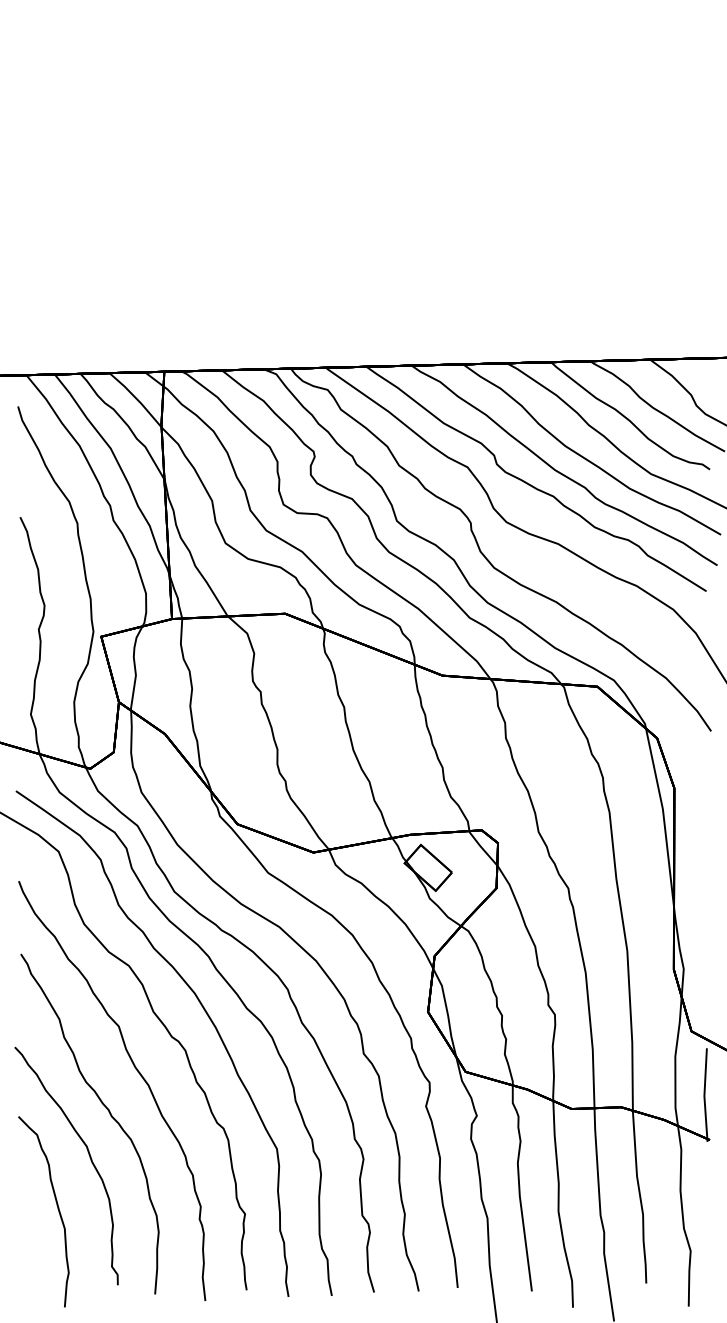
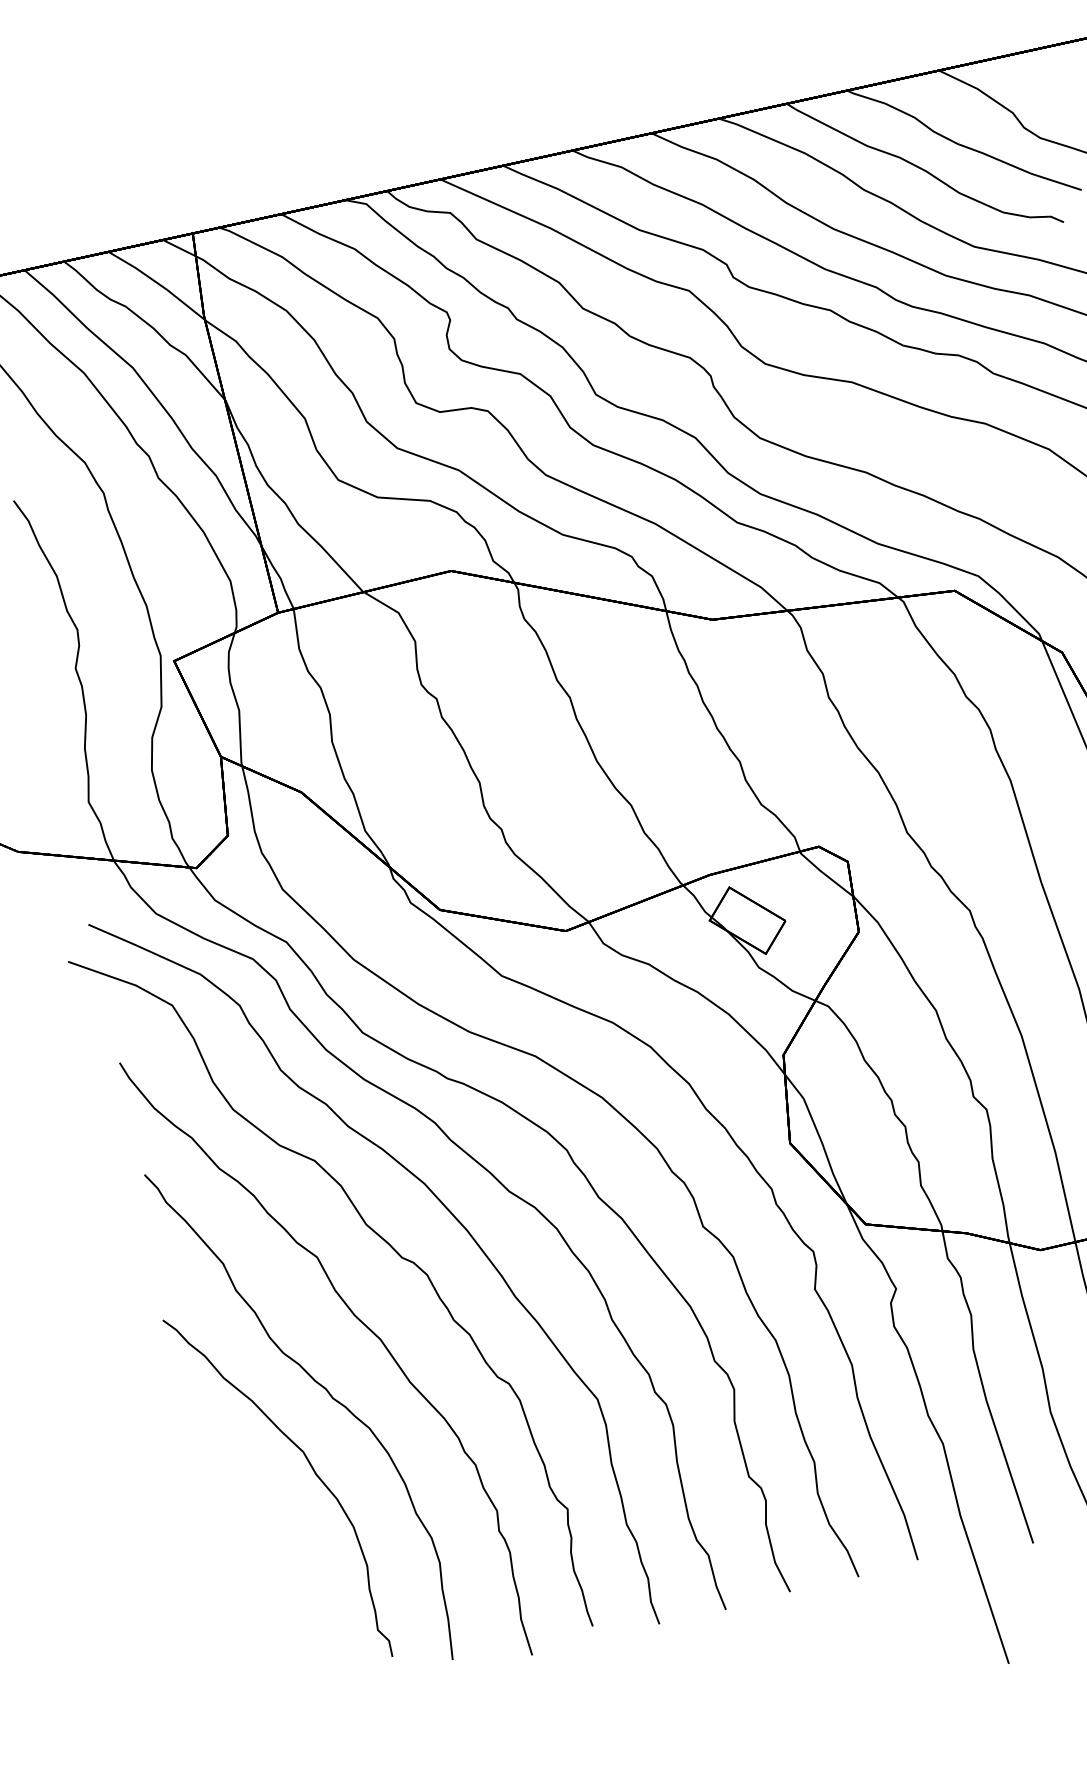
part: (57, 1209) -> (276, 1557), removed

